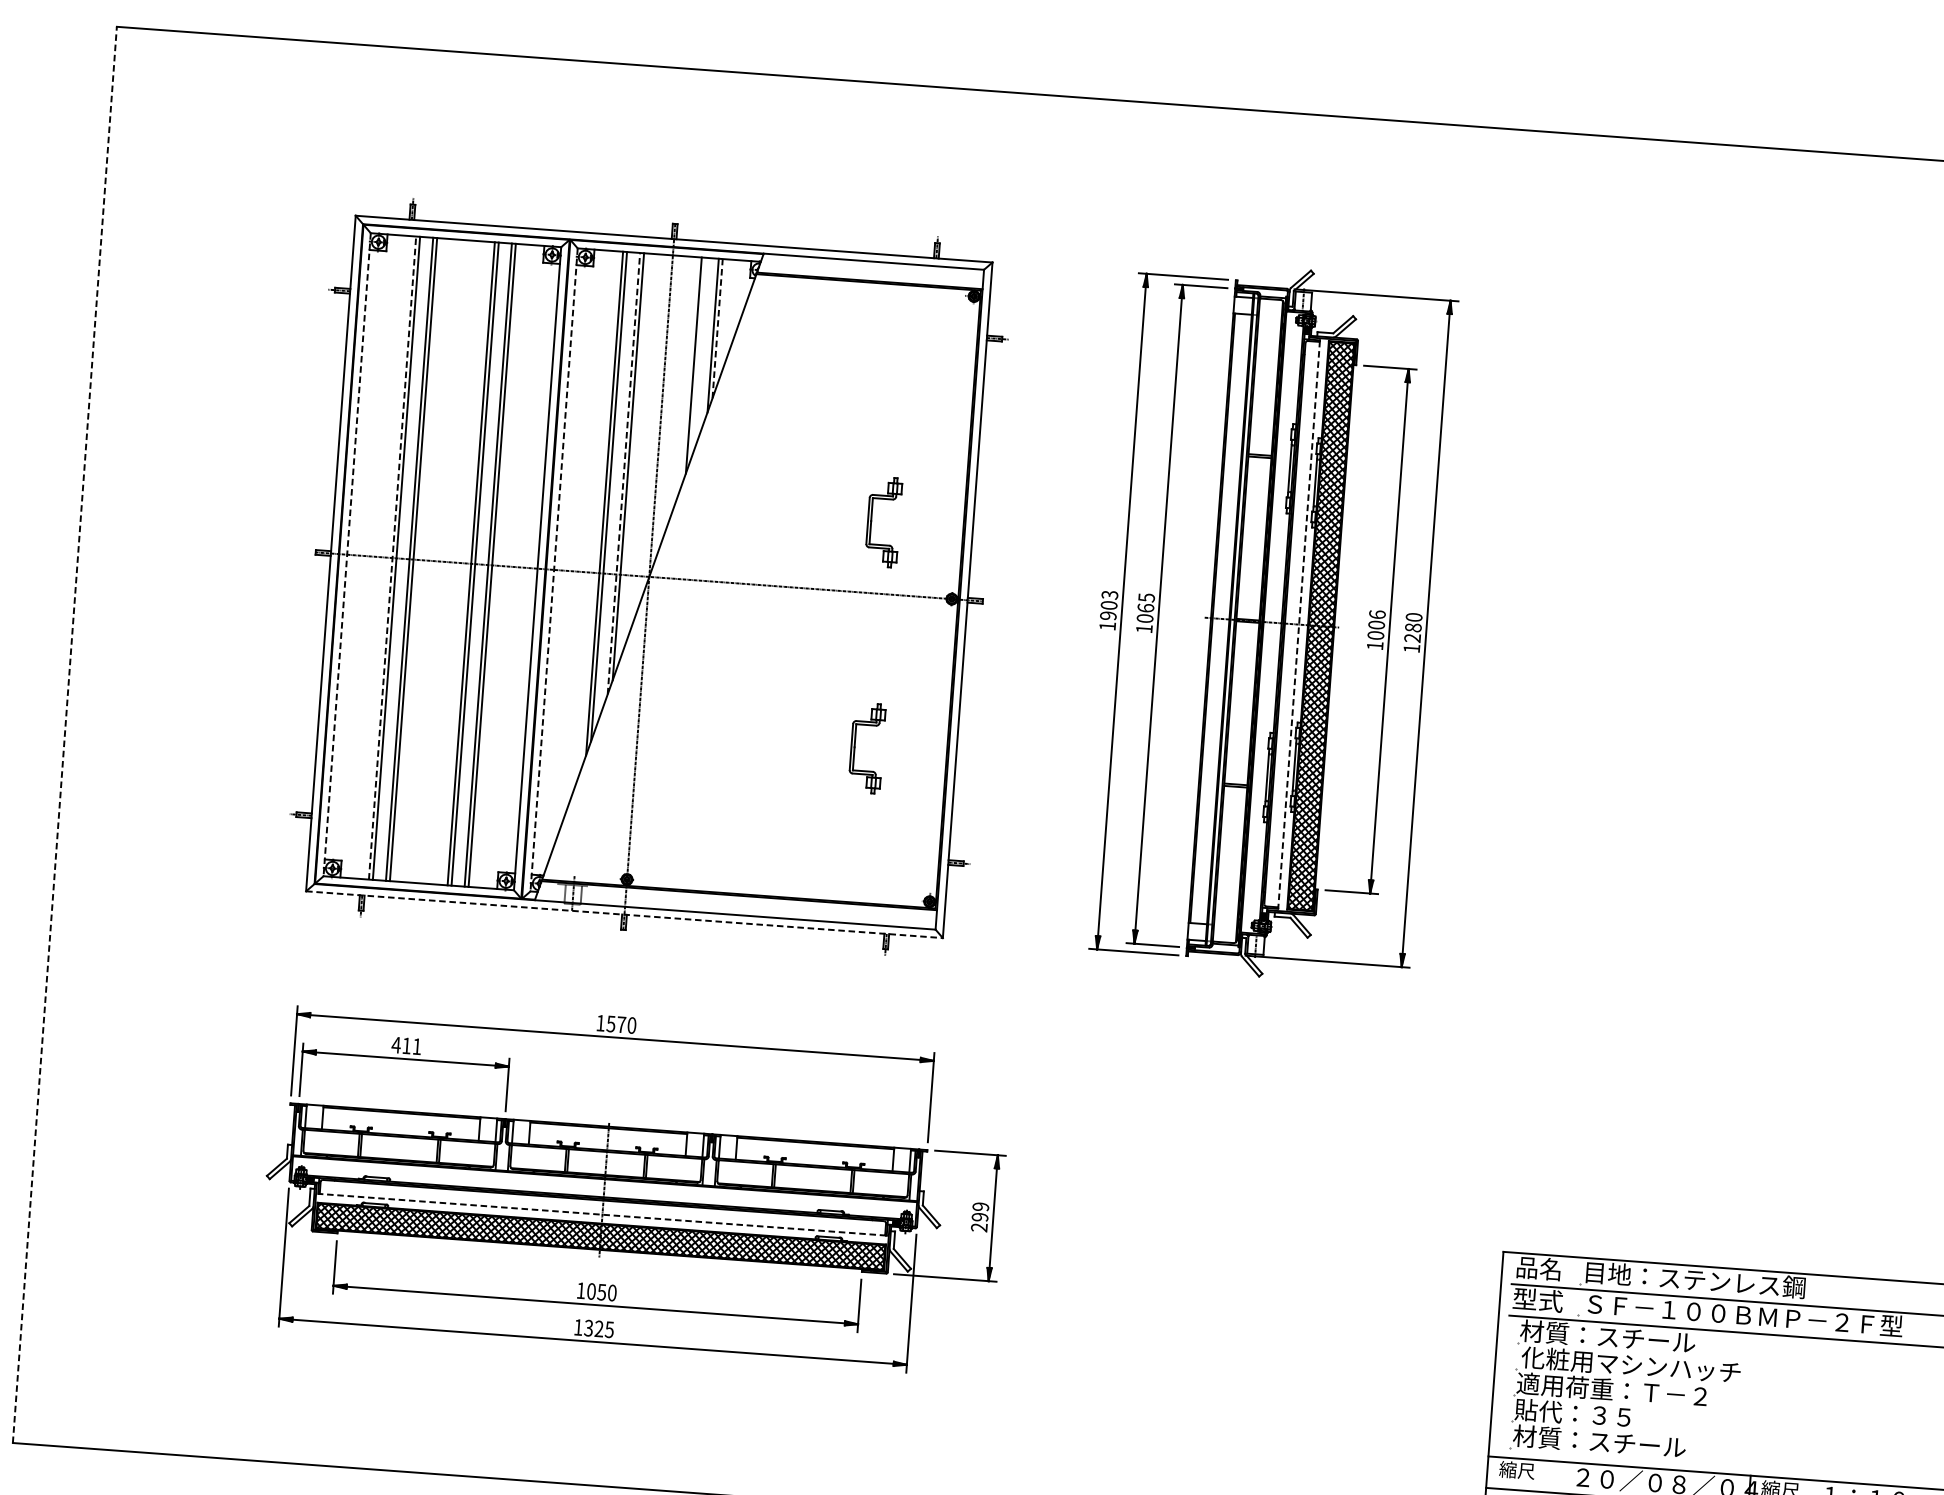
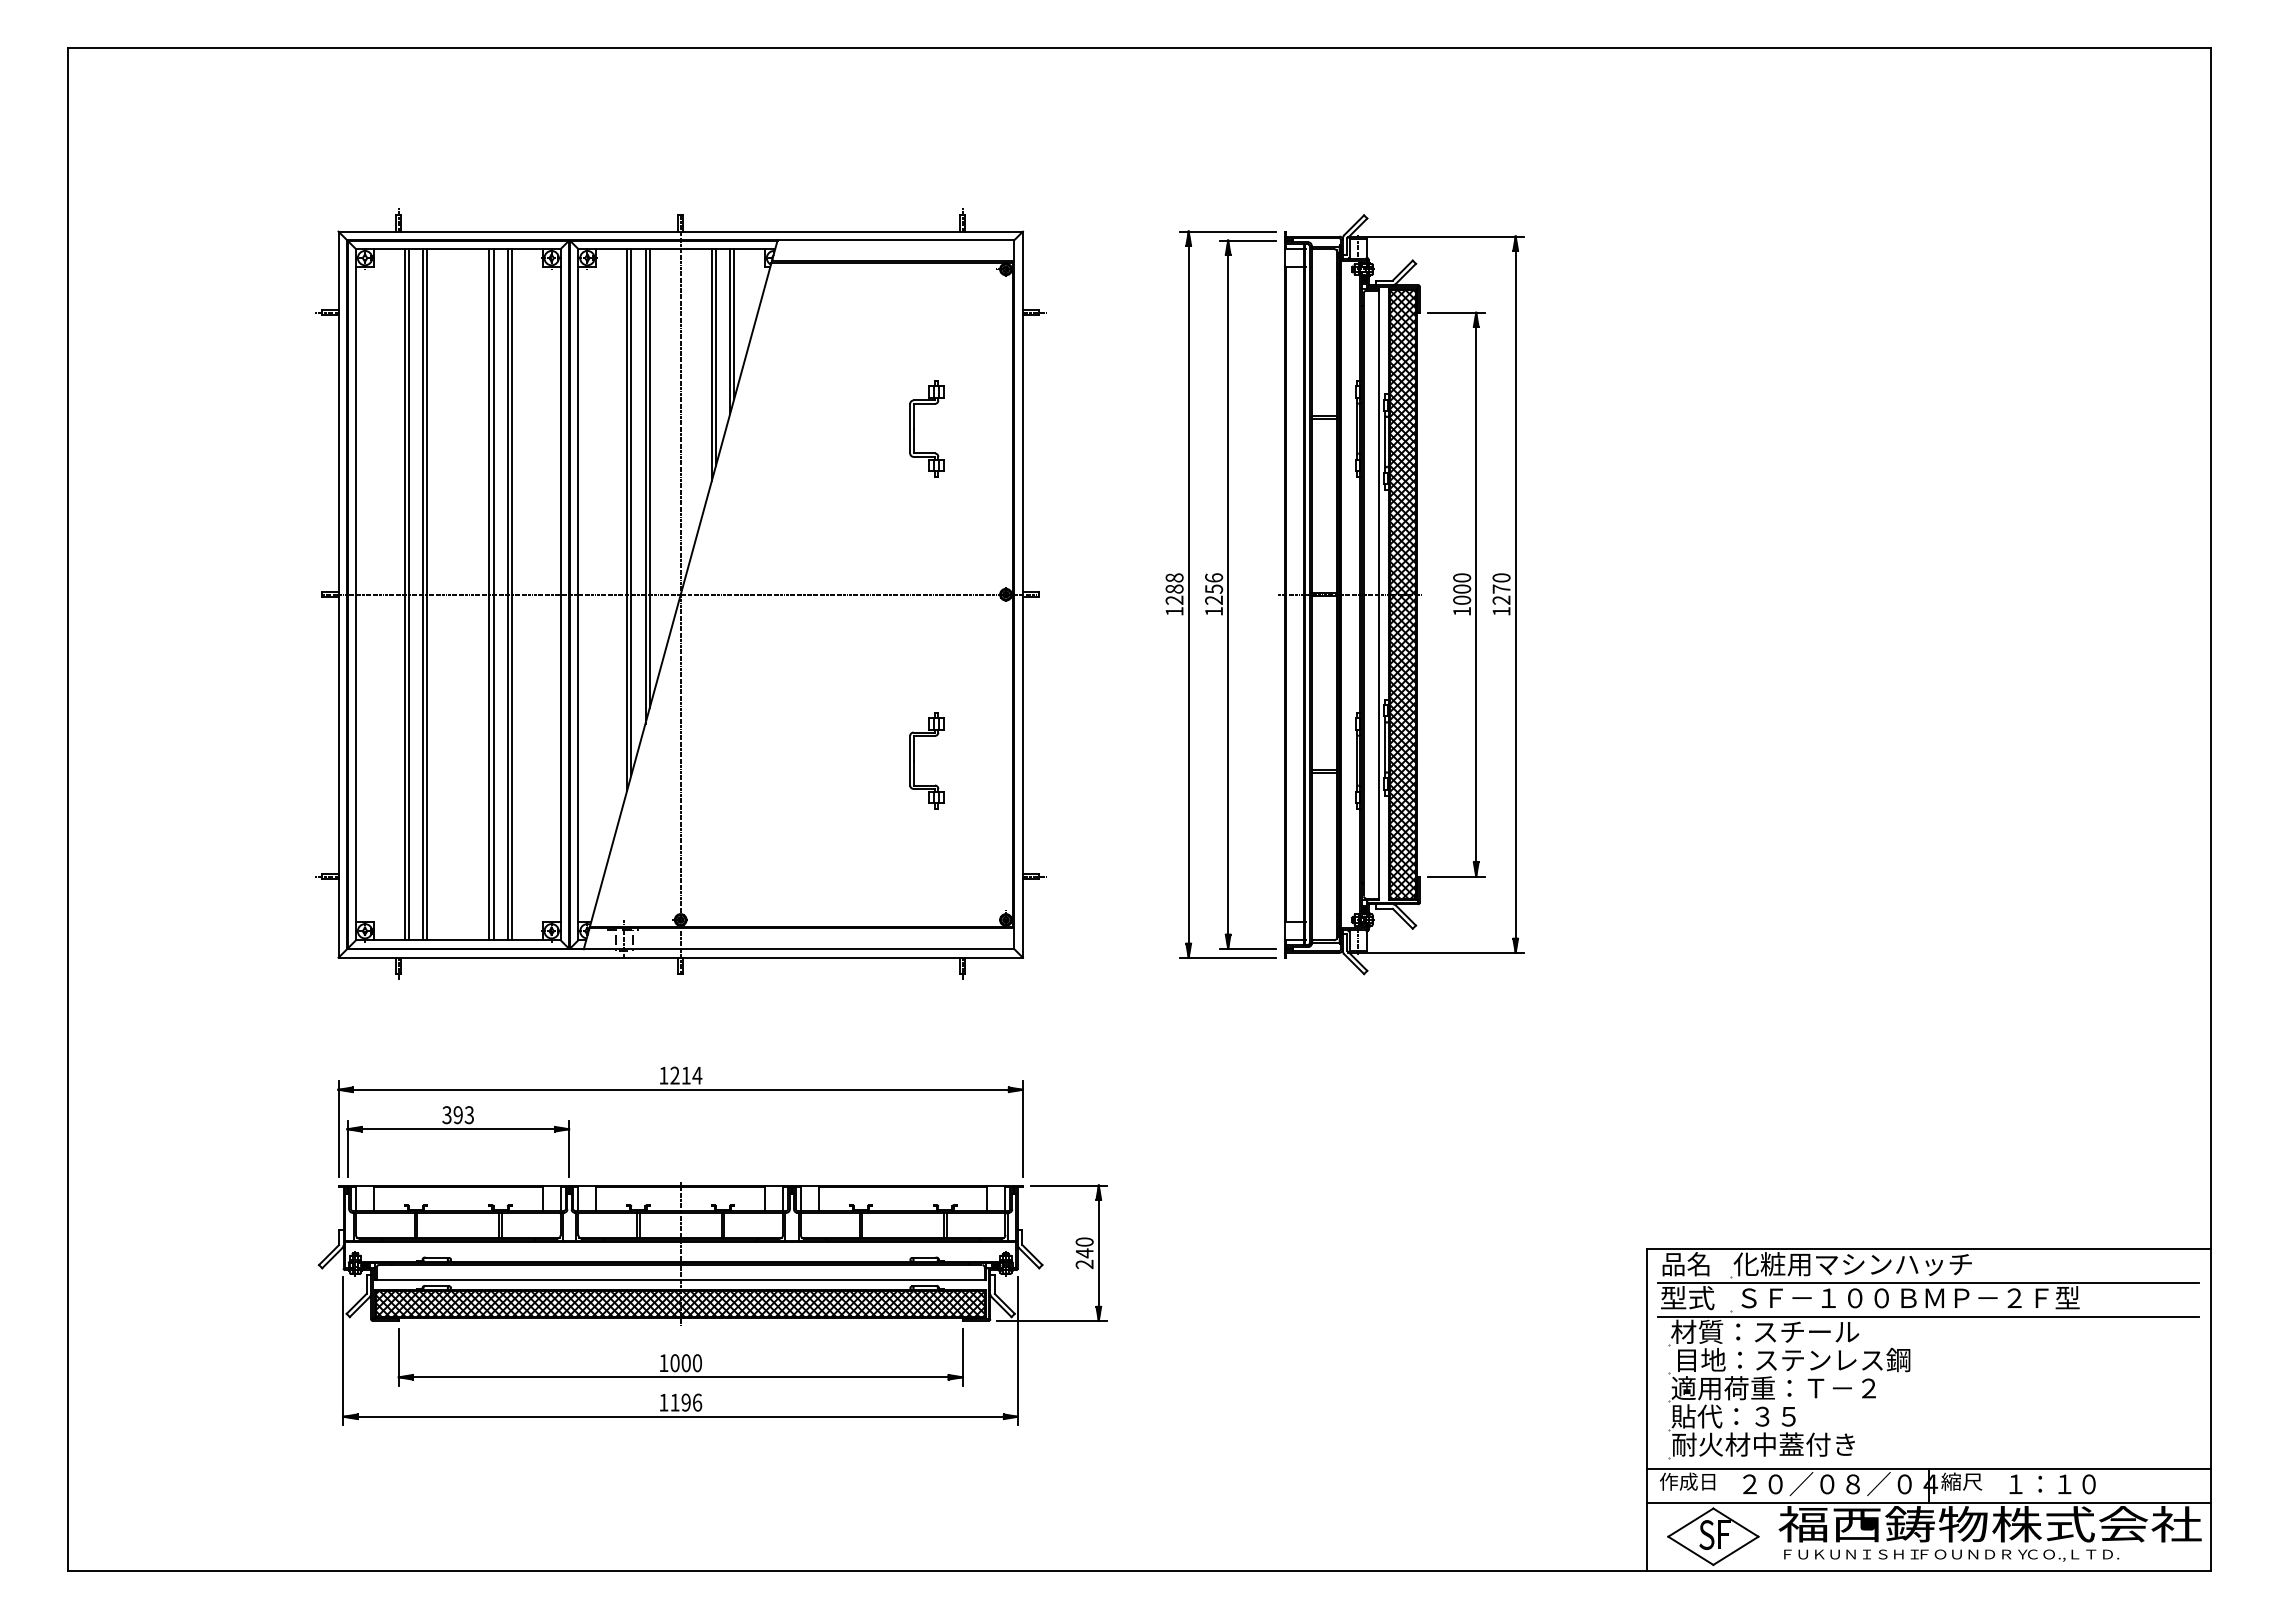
line: (717, 328) -> (734, 323), dashed -> solid
line: (697, 358) -> (715, 357), added
line: (623, 472) -> (645, 485), dashed -> solid
part: (872, 521) -> (914, 428), moved
line: (347, 554) -> (356, 594), dashed -> solid
line: (392, 557) -> (404, 594), dashed -> solid
line: (554, 569) -> (578, 594), dashed -> solid
text: (1109, 604) -> (1174, 588), 1903 -> 1288
text: (1146, 607) -> (1214, 588), 1065 -> 1256
text: (1376, 614) -> (1461, 577), 1006 -> 1000
line: (1299, 625) -> (1379, 595), dashed -> solid
text: (1413, 627) -> (1501, 588), 1280 -> 1270
line: (65, 734) -> (68, 809), dashed -> solid
line: (625, 914) -> (681, 957), dashed -> solid
text: (621, 1024) -> (686, 1075), 1570 -> 1214
text: (406, 1046) -> (457, 1115), 411 -> 393
text: (980, 1211) -> (1084, 1247), 299 -> 240
line: (601, 1214) -> (679, 1280), dashed -> solid
text: (1693, 1280) -> (1852, 1264), 目地：ステンレス鋼 -> 化粧用マシンハッチ
text: (601, 1292) -> (685, 1363), 1050 -> 1000
text: (599, 1328) -> (686, 1402), 1325 -> 1196
text: (1631, 1364) -> (1792, 1359), 化粧用マシンハッチ -> 目地：ステンレス鋼
text: (1599, 1441) -> (1764, 1444), 材質：スチール -> 耐火材中蓋付き
text: (1525, 1470) -> (1687, 1481), 縮尺 -> 作成日

